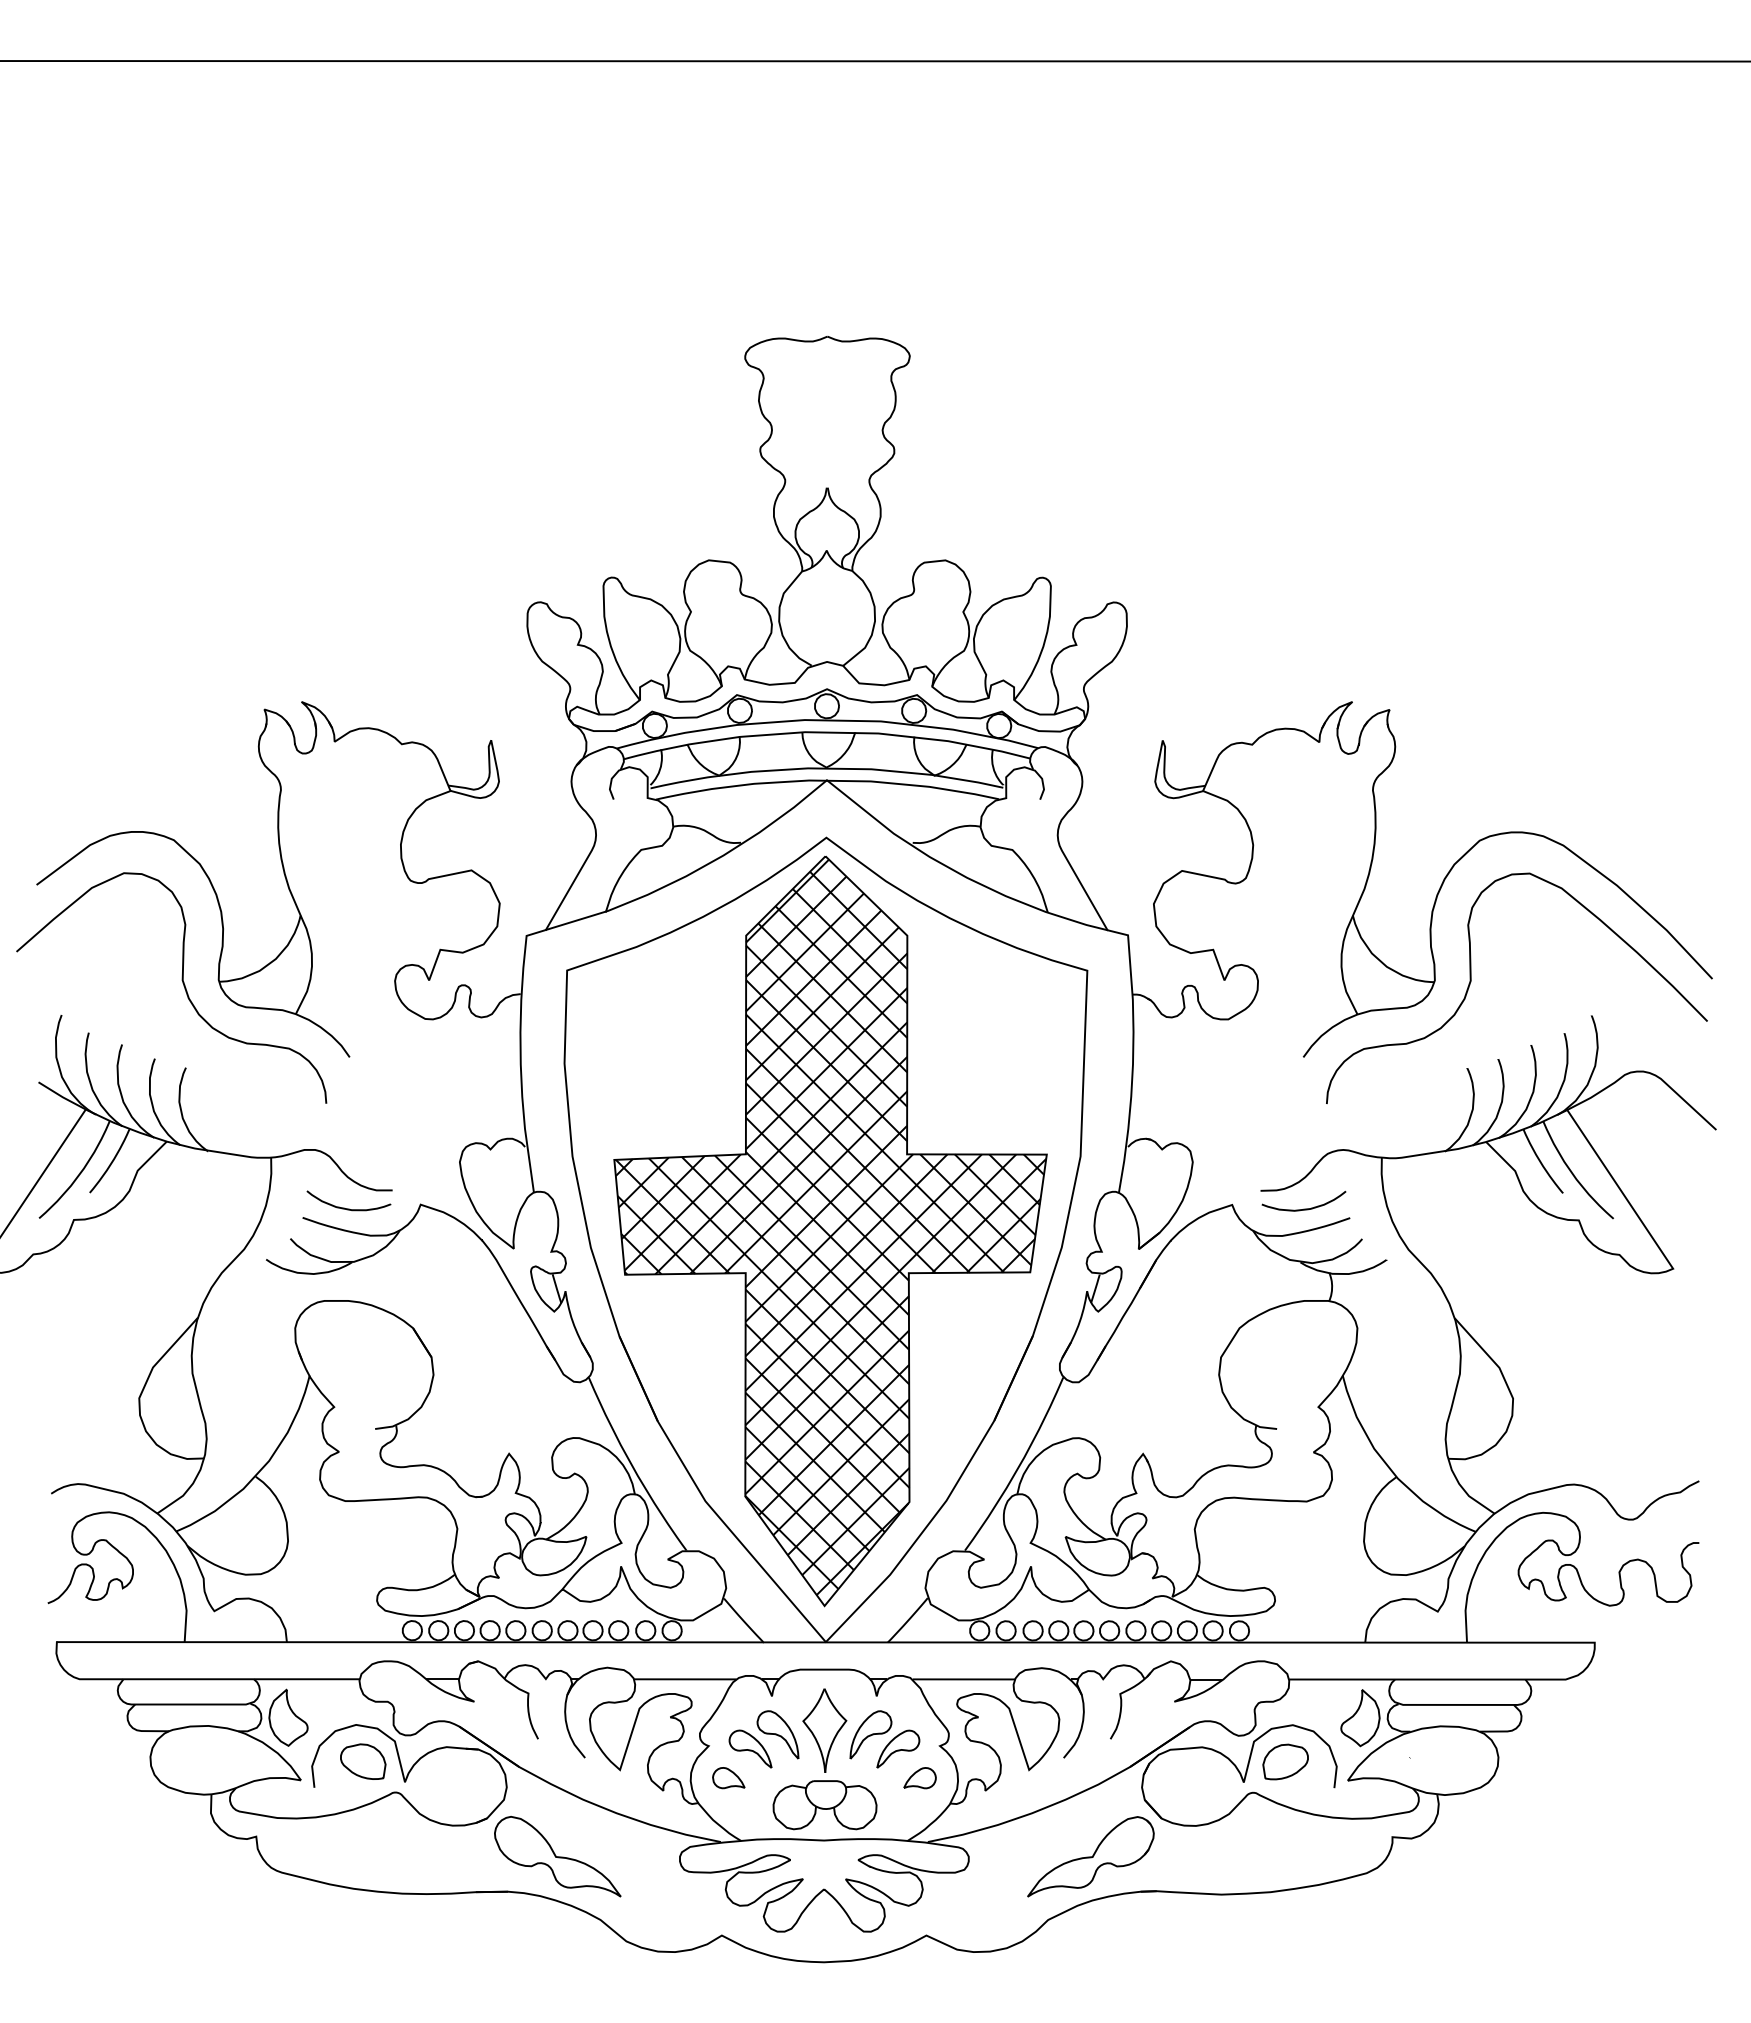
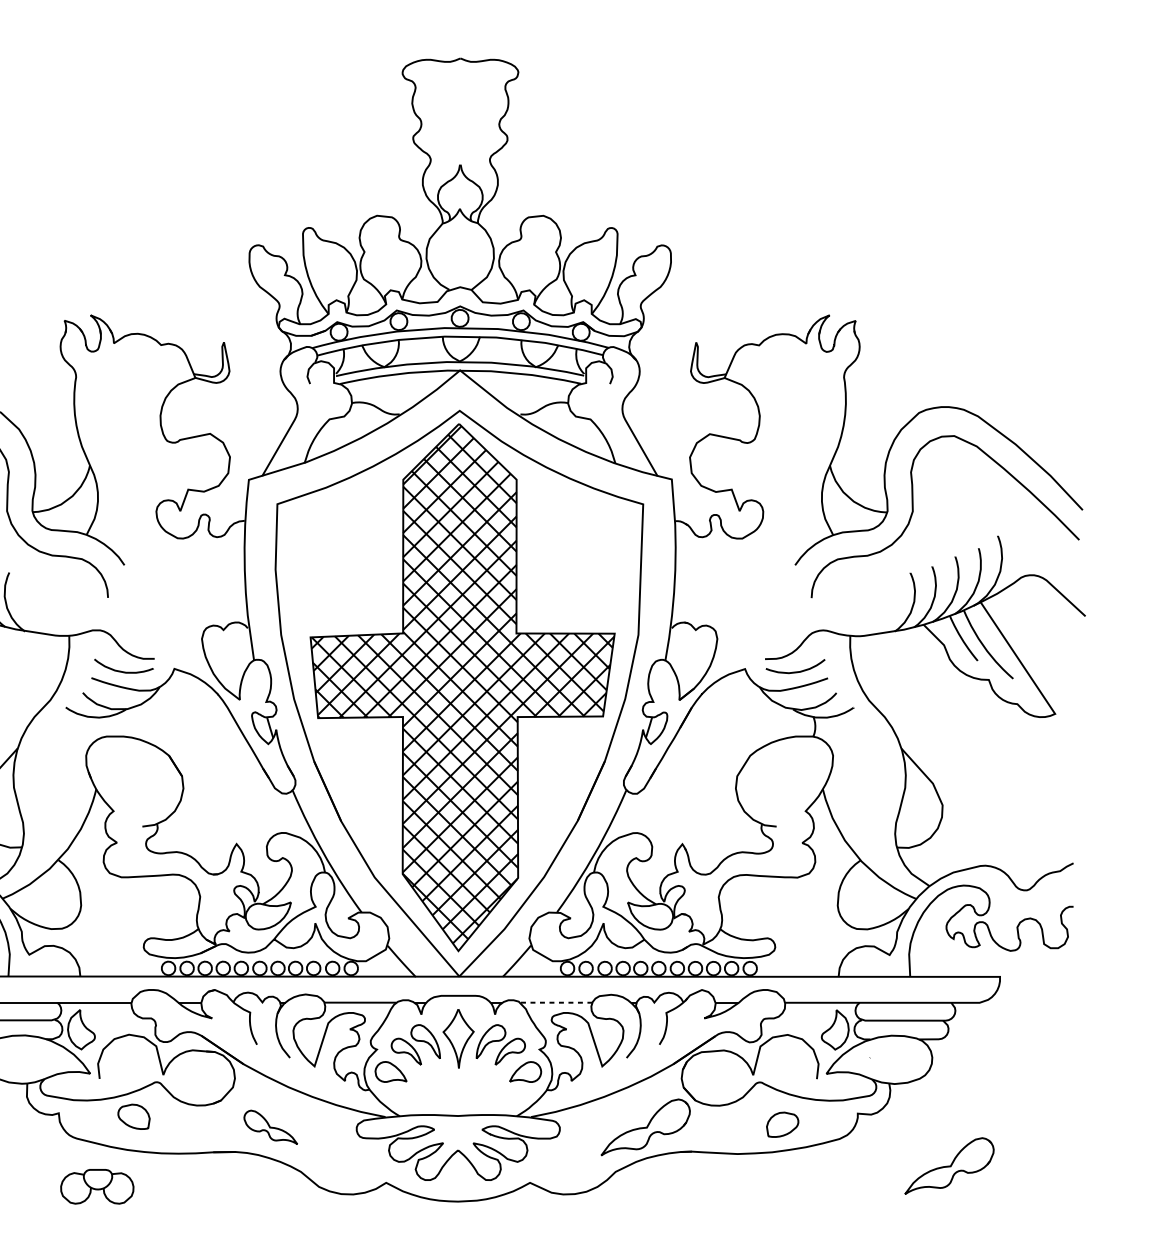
line: (963, 1679) -> (556, 1002), solid -> dashed
curve: (1294, 1772) -> (788, 1132), moved
curve: (356, 1773) -> (129, 1125), moved
part: (728, 1778) -> (390, 1072), size x1.4
part: (919, 1778) -> (525, 1072), size x1.4
part: (824, 1805) -> (96, 1187), moved
part: (557, 1856) -> (270, 1127), size x0.6
part: (1522, 1911) -> (949, 1165), added

